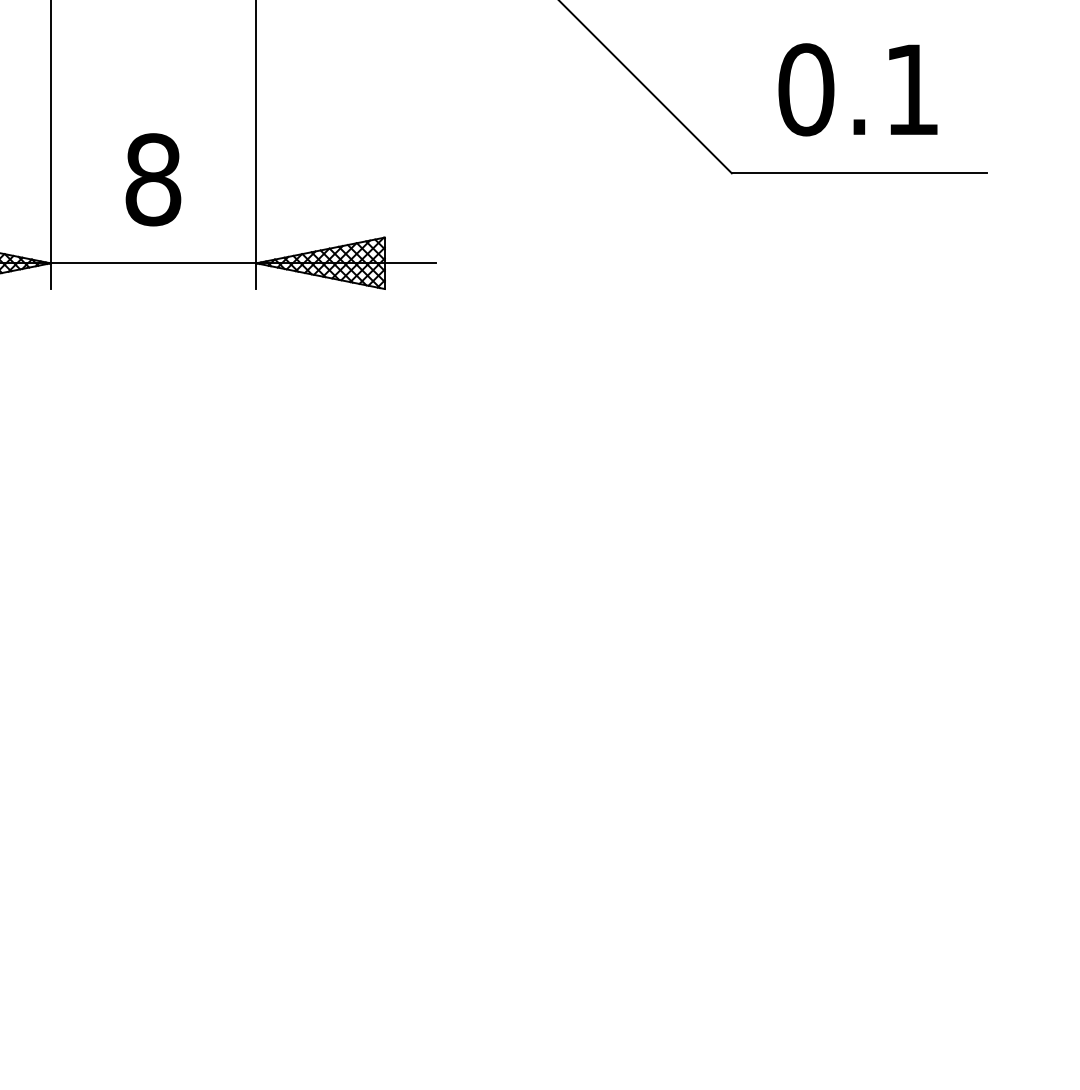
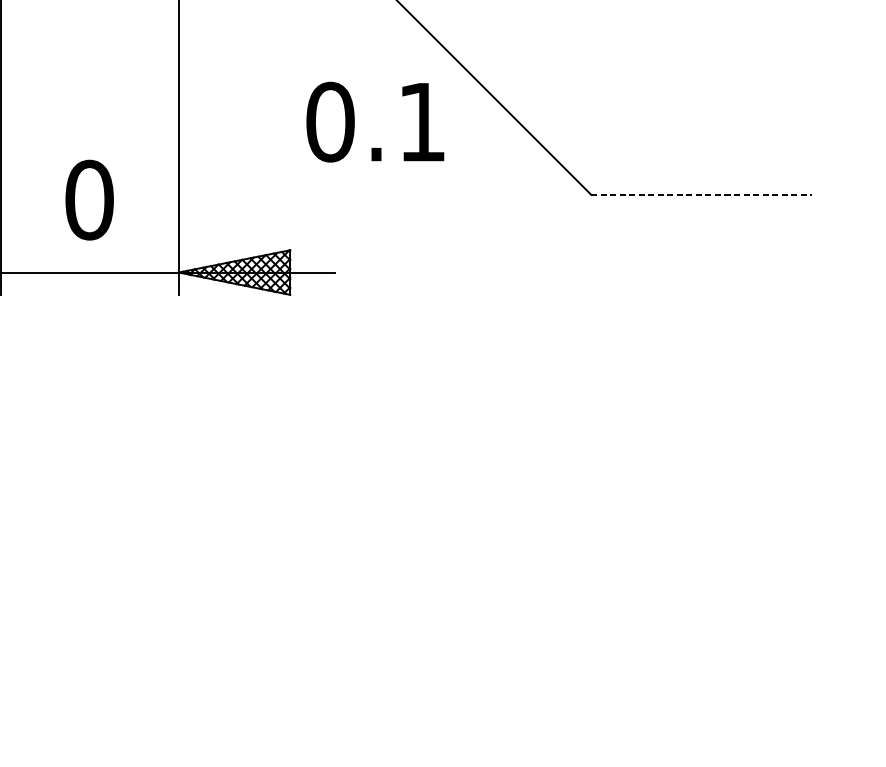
text: (857, 89) -> (374, 121), moved
line: (859, 173) -> (701, 194), solid -> dashed
text: (153, 179) -> (89, 199), 8 -> 0

